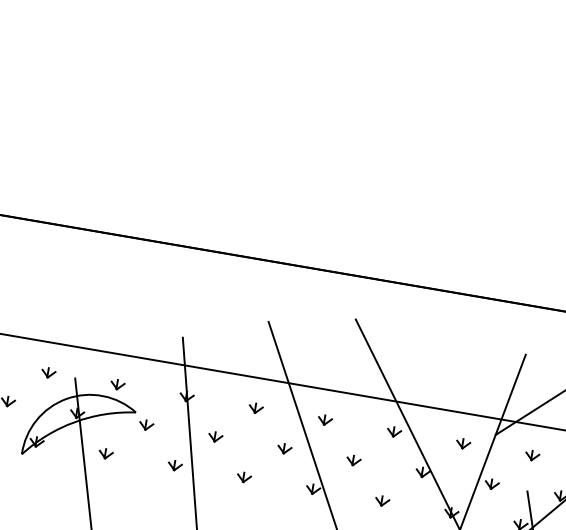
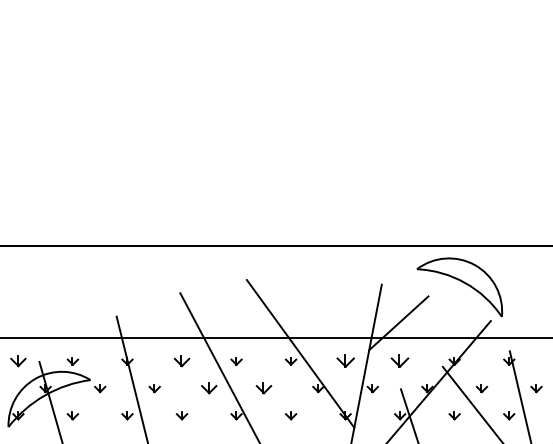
part: (48, 373) -> (18, 361), size x1.4
part: (255, 408) -> (181, 361), size x1.4
part: (463, 444) -> (345, 361), size x1.6
part: (284, 448) -> (209, 388), size x1.4
part: (532, 456) -> (400, 361), size x1.6
part: (353, 460) -> (263, 388), size x1.4

